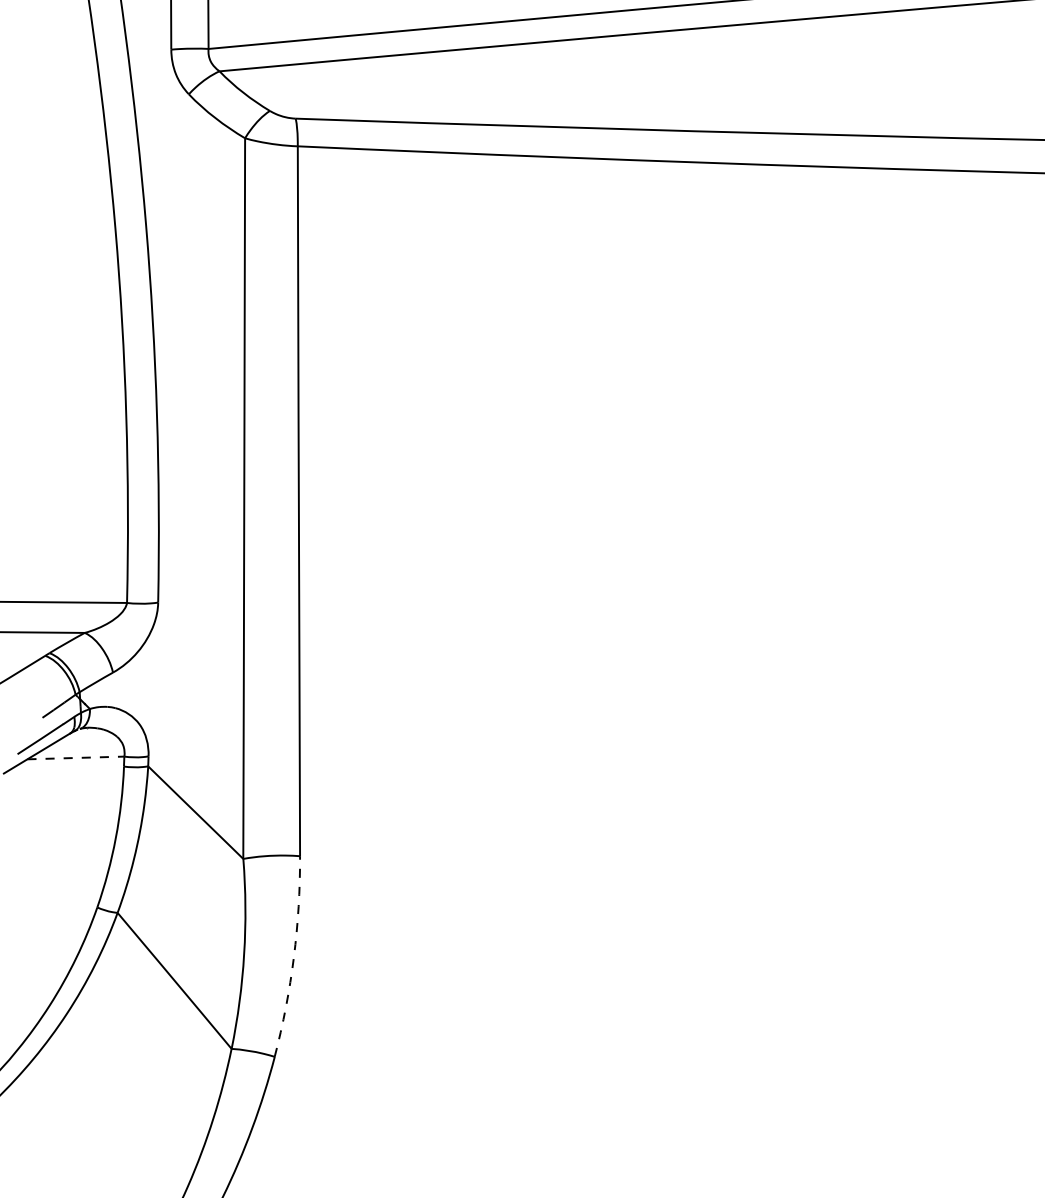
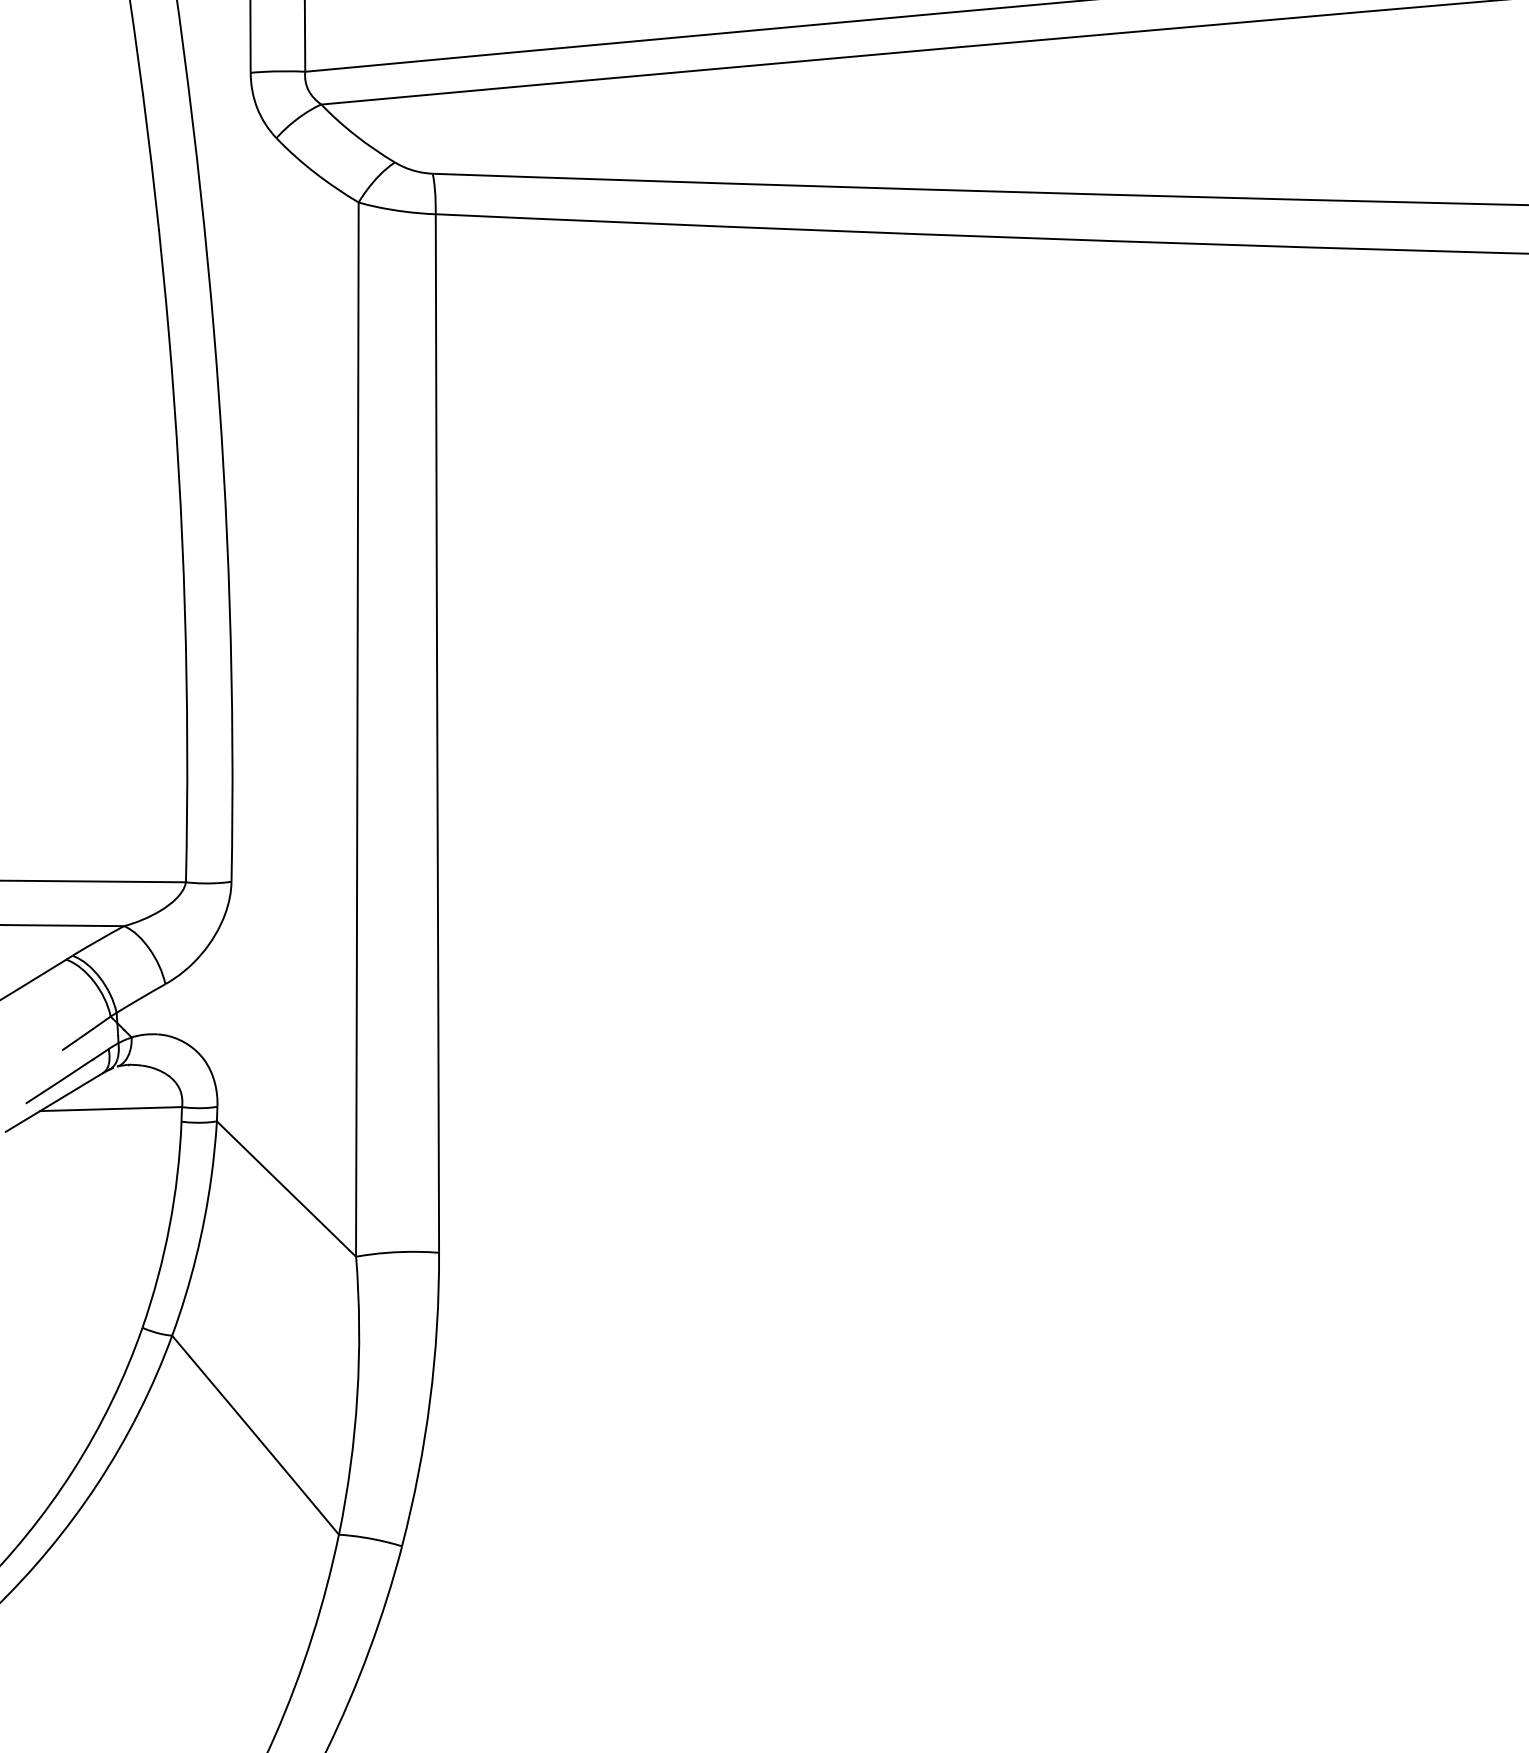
line: (75, 757) -> (110, 1108), dashed -> solid
arc: (293, 957) -> (429, 1400), dashed -> solid

